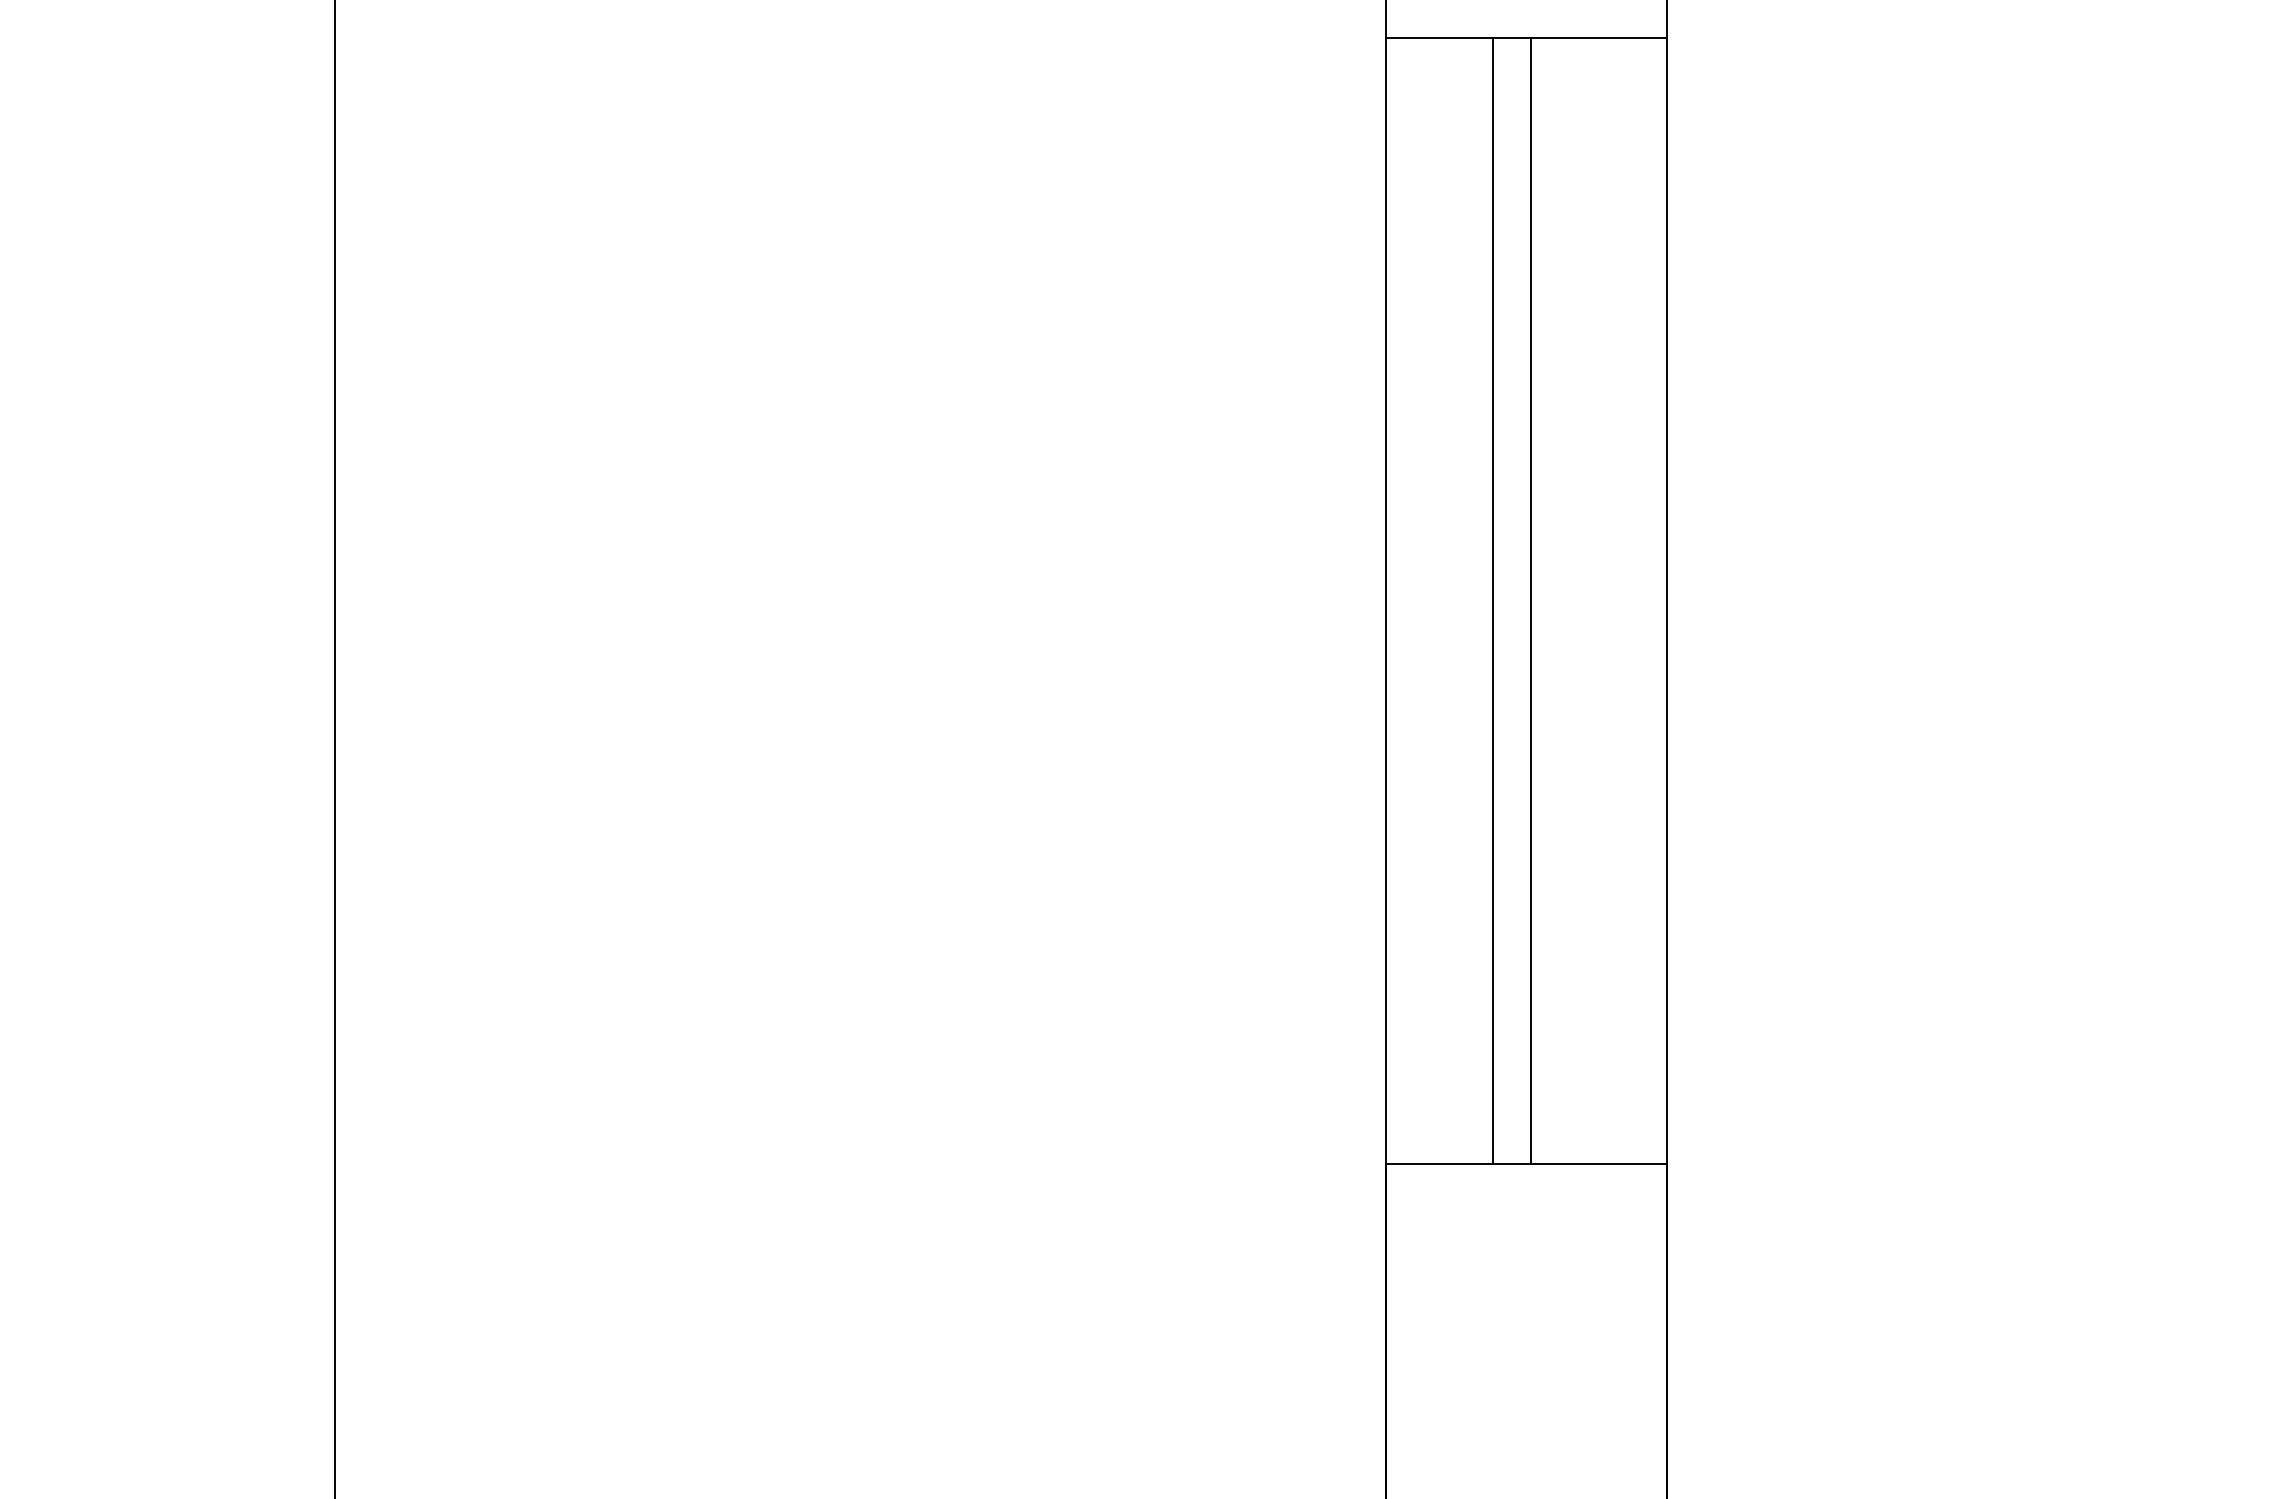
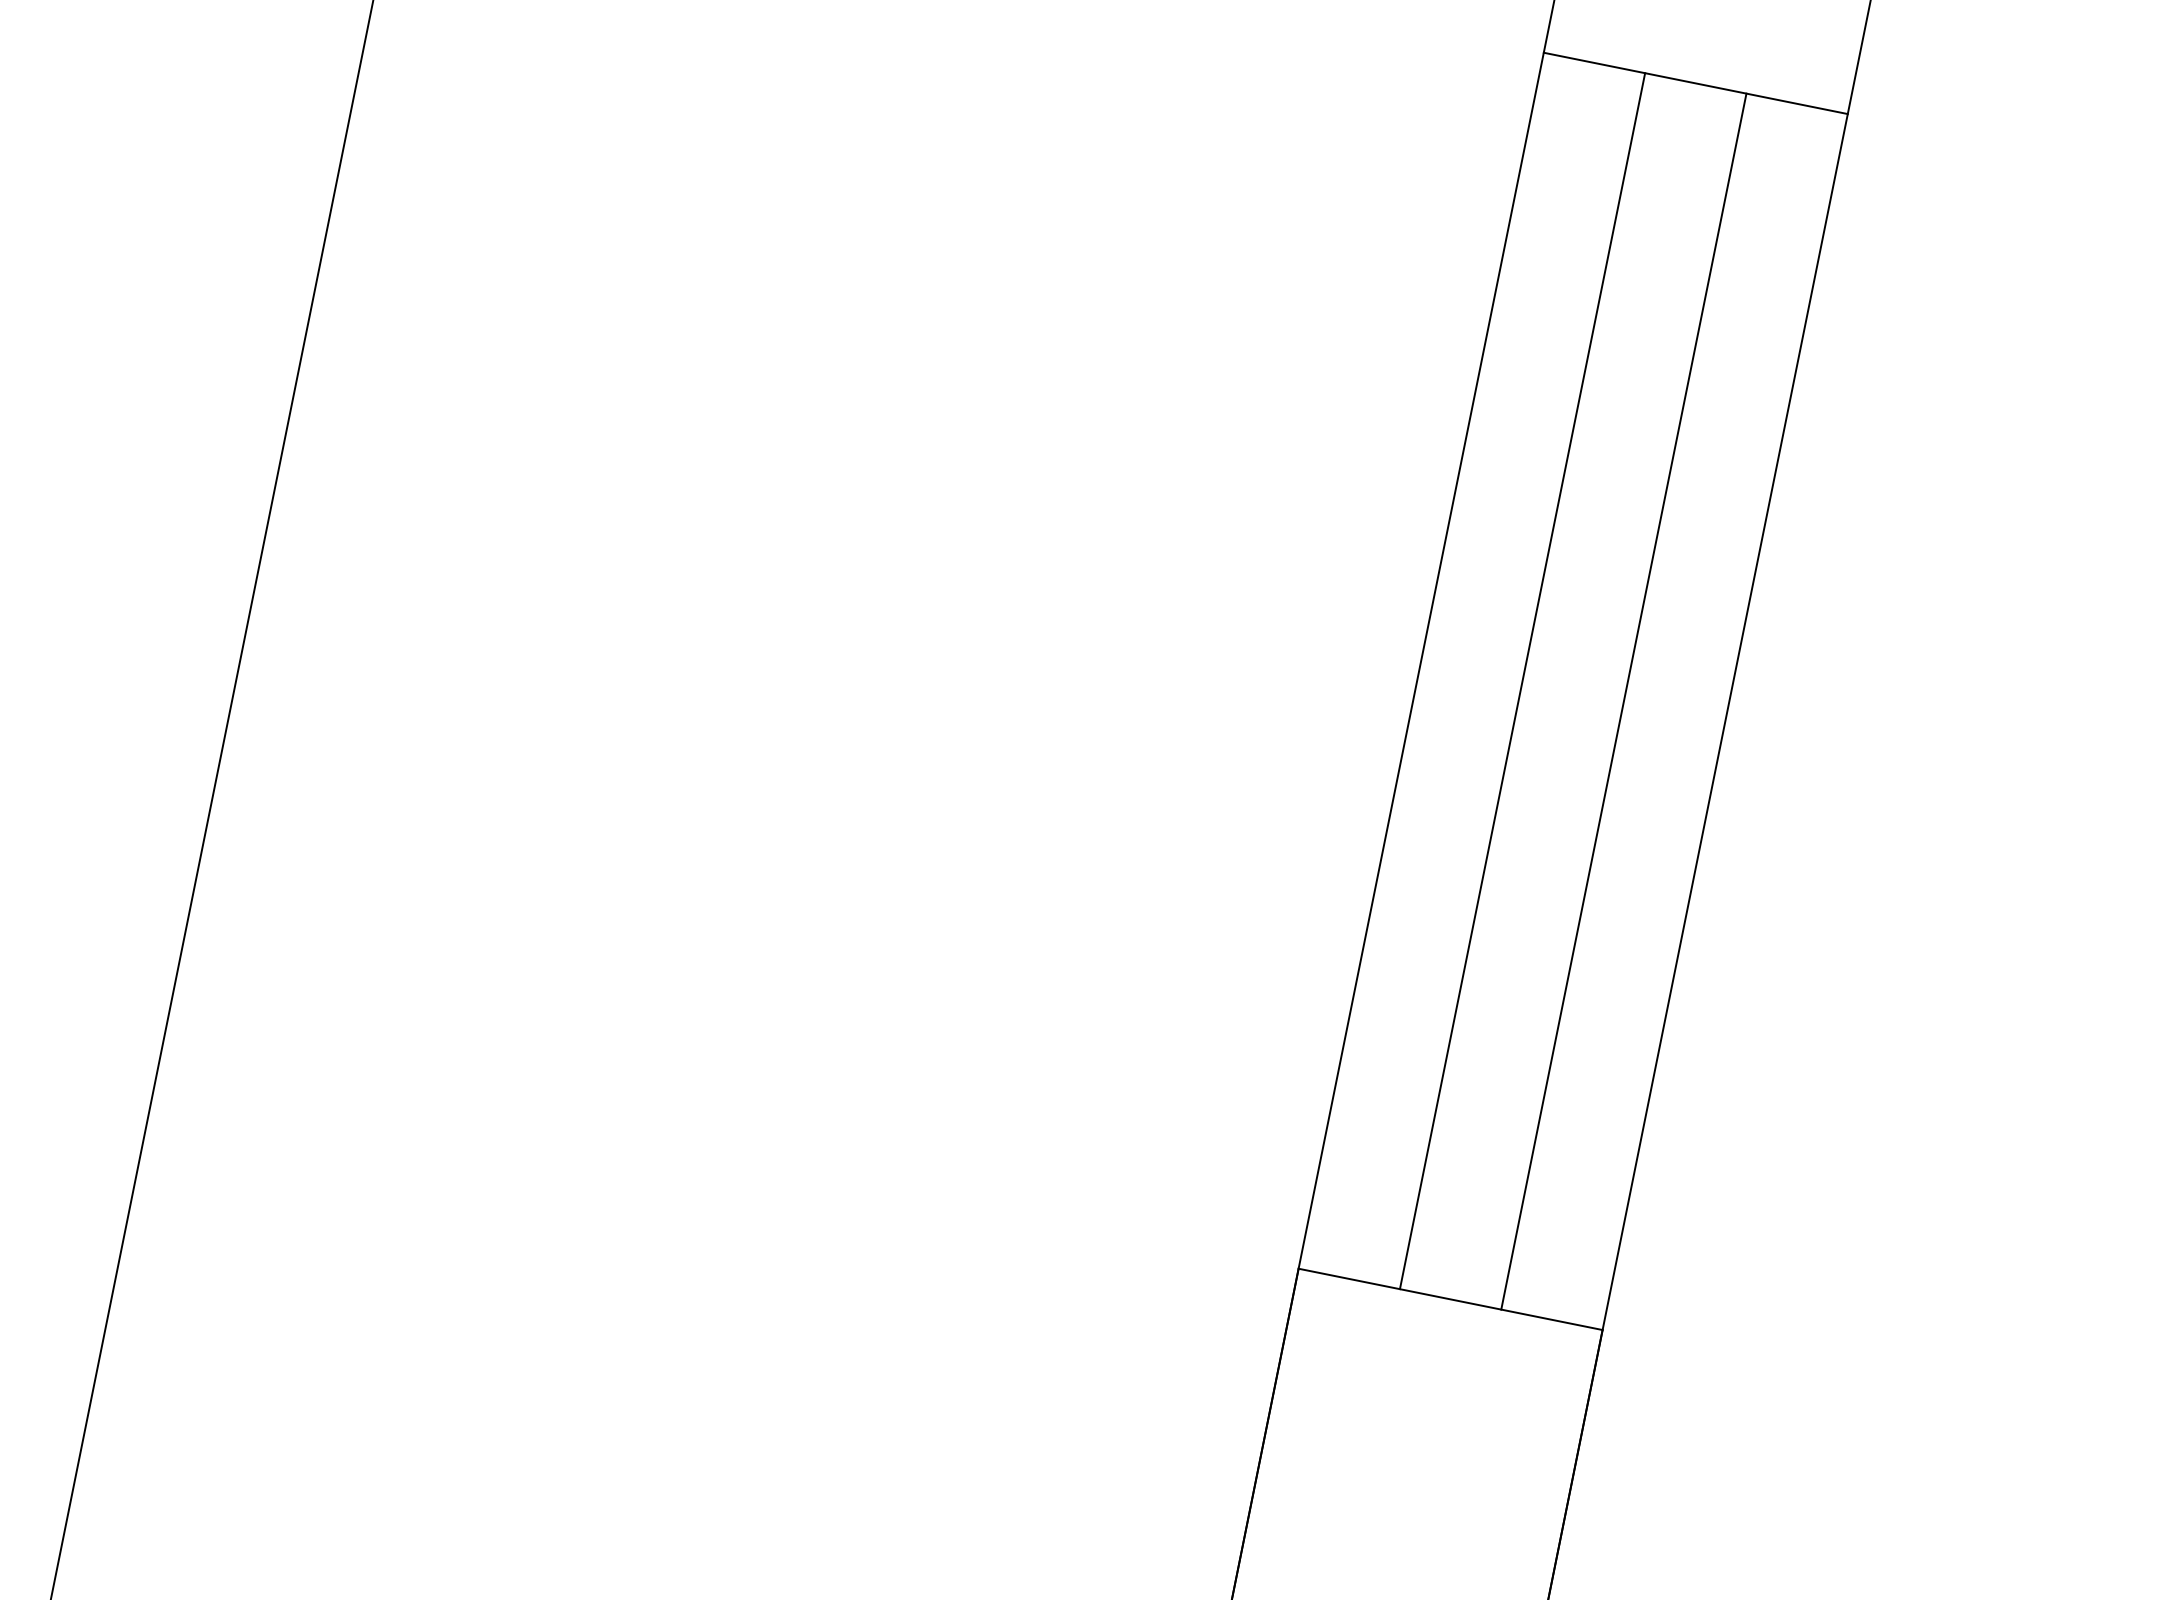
line: (1493, 601) -> (1624, 701), moved
line: (1531, 601) -> (1522, 681), moved

